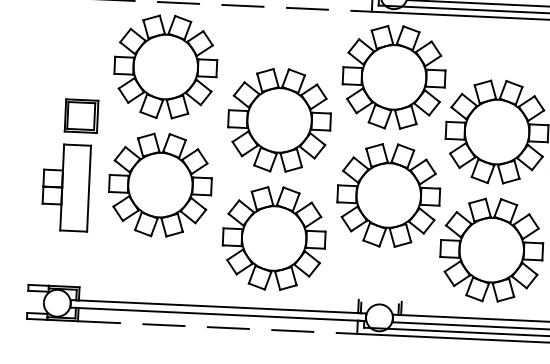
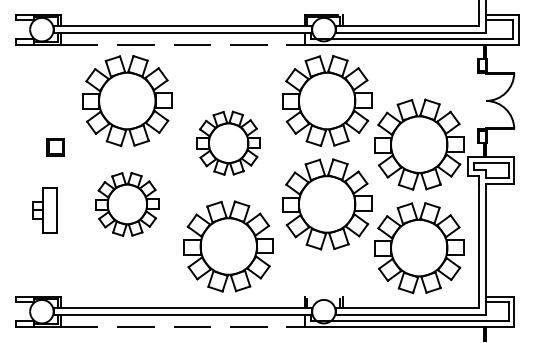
part: (81, 115) -> (55, 146), size x0.6
part: (279, 120) -> (228, 143), size x0.7
part: (160, 185) -> (127, 204), size x0.7
part: (65, 187) -> (44, 210), size x0.6

